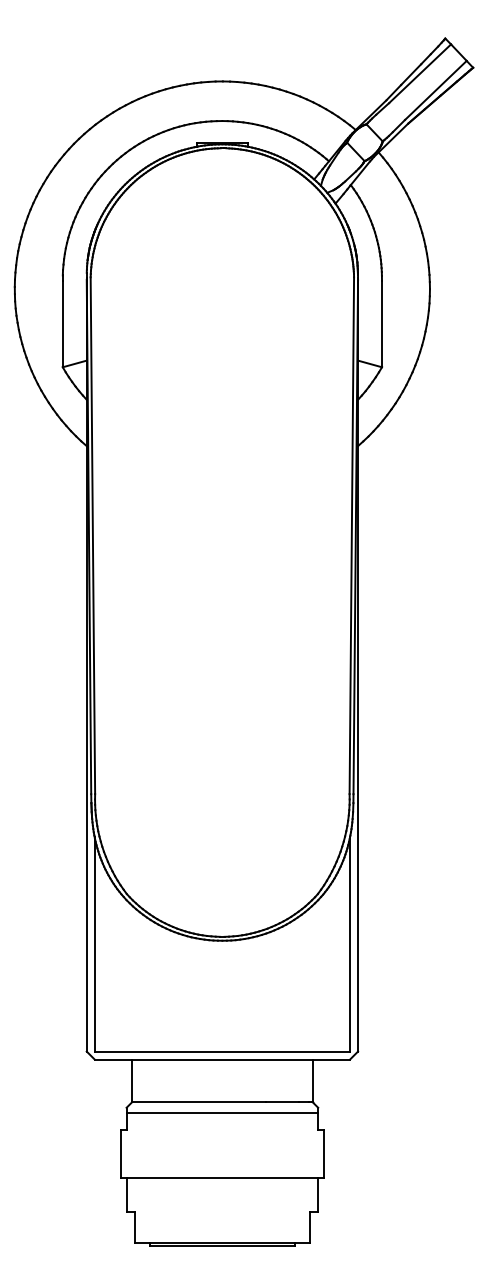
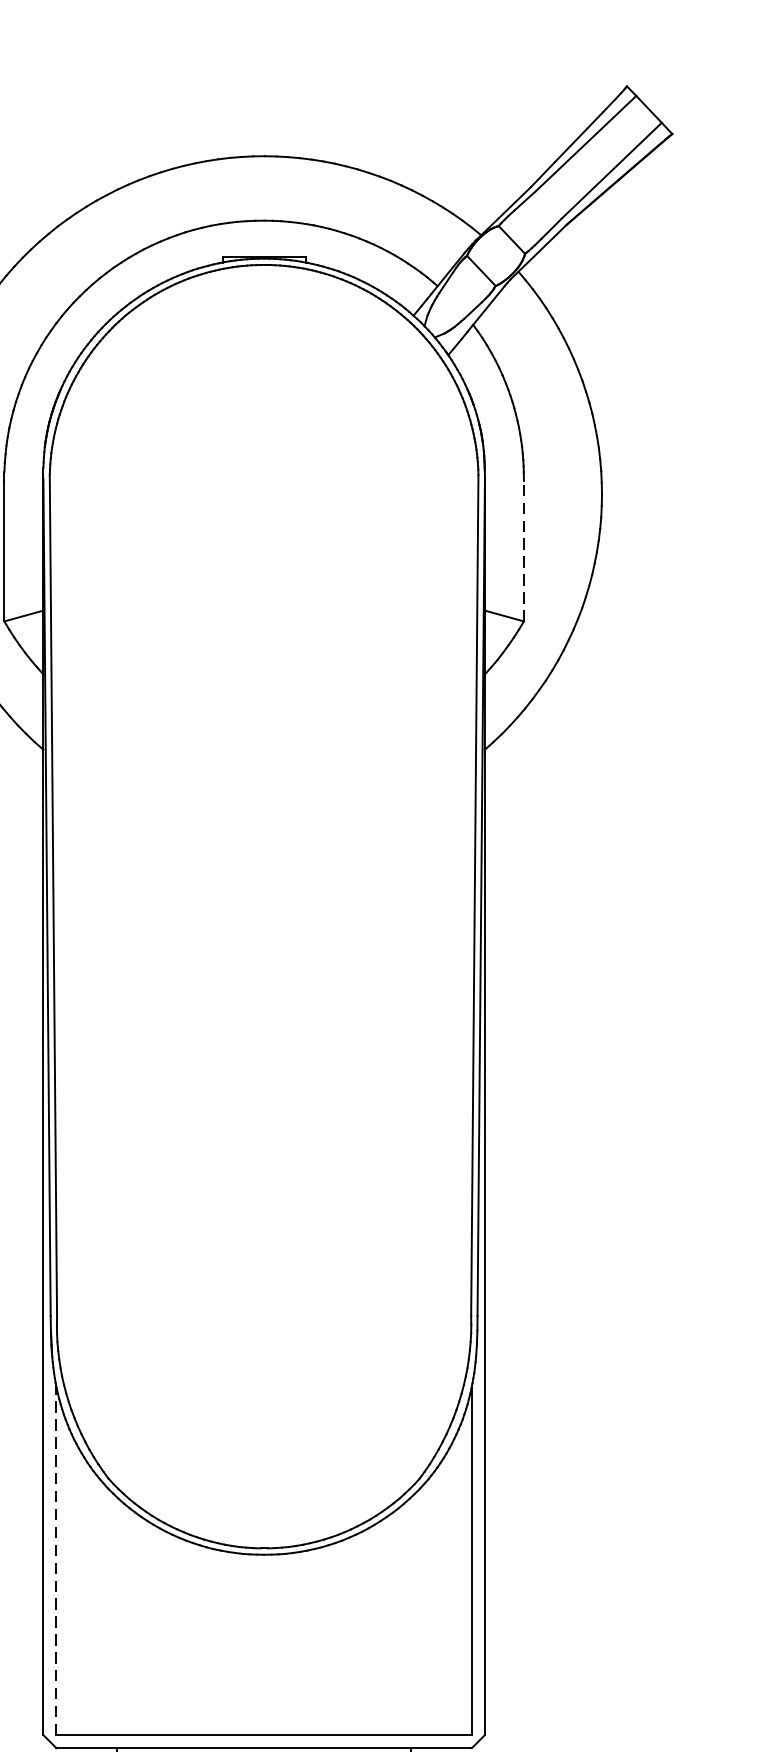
line: (382, 323) -> (524, 550), solid -> dashed
line: (94, 943) -> (56, 1559), solid -> dashed

